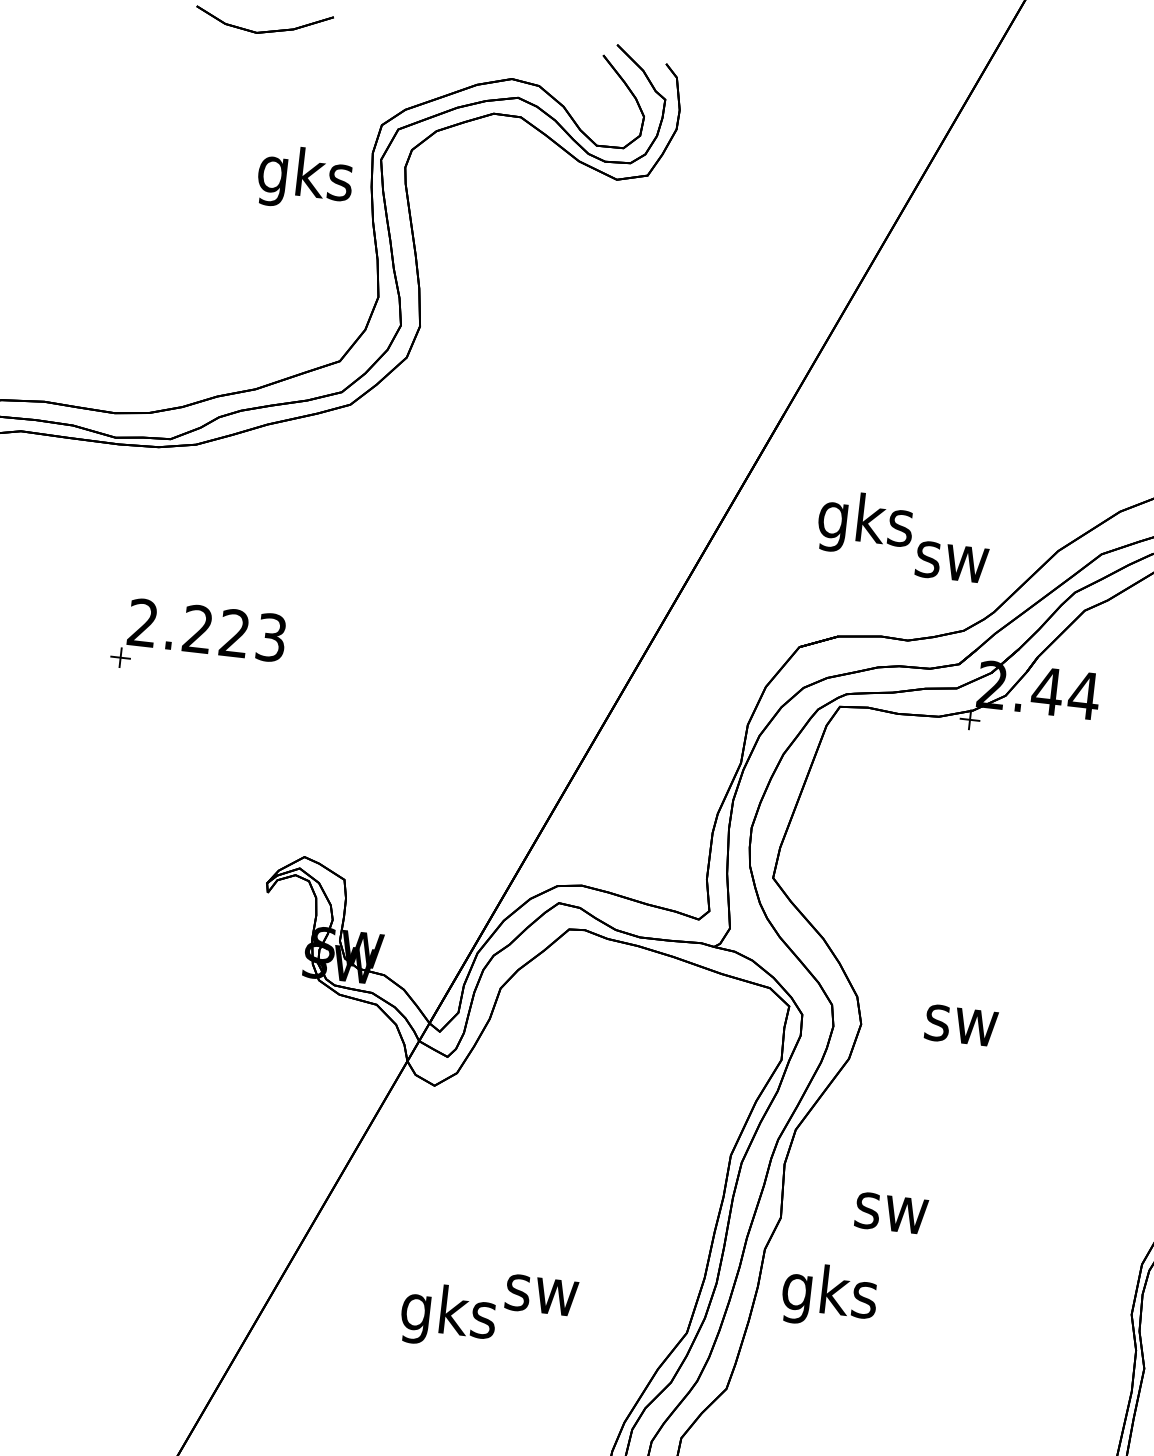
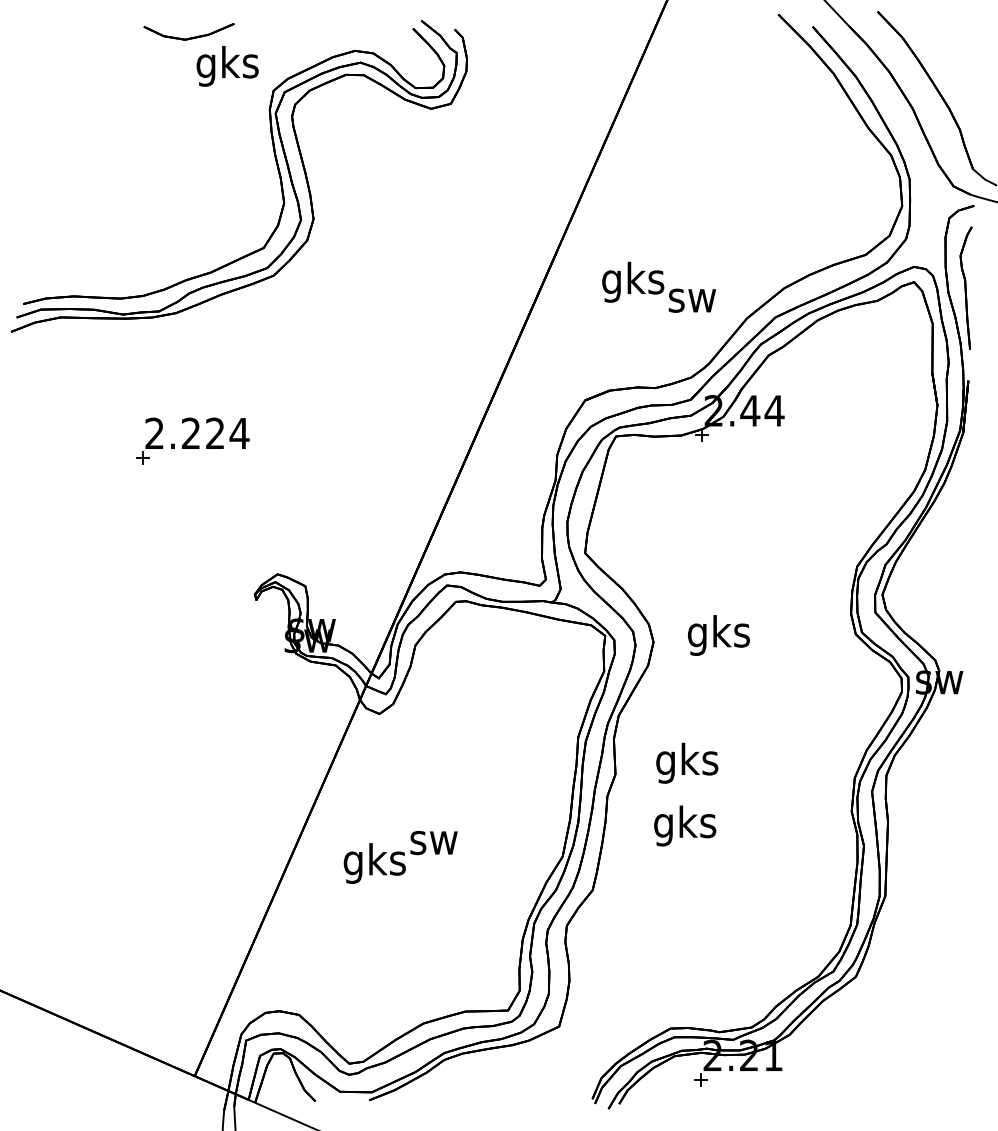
text: (305, 177) -> (227, 65), moved
text: (903, 534) -> (658, 286), moved
text: (271, 637) -> (239, 433), 2.223 -> 2.224
text: (960, 1025) -> (718, 635), sw -> gks
text: (891, 1212) -> (687, 762), sw -> gks
text: (830, 1295) -> (685, 825), moved
text: (488, 1311) -> (400, 857), moved

